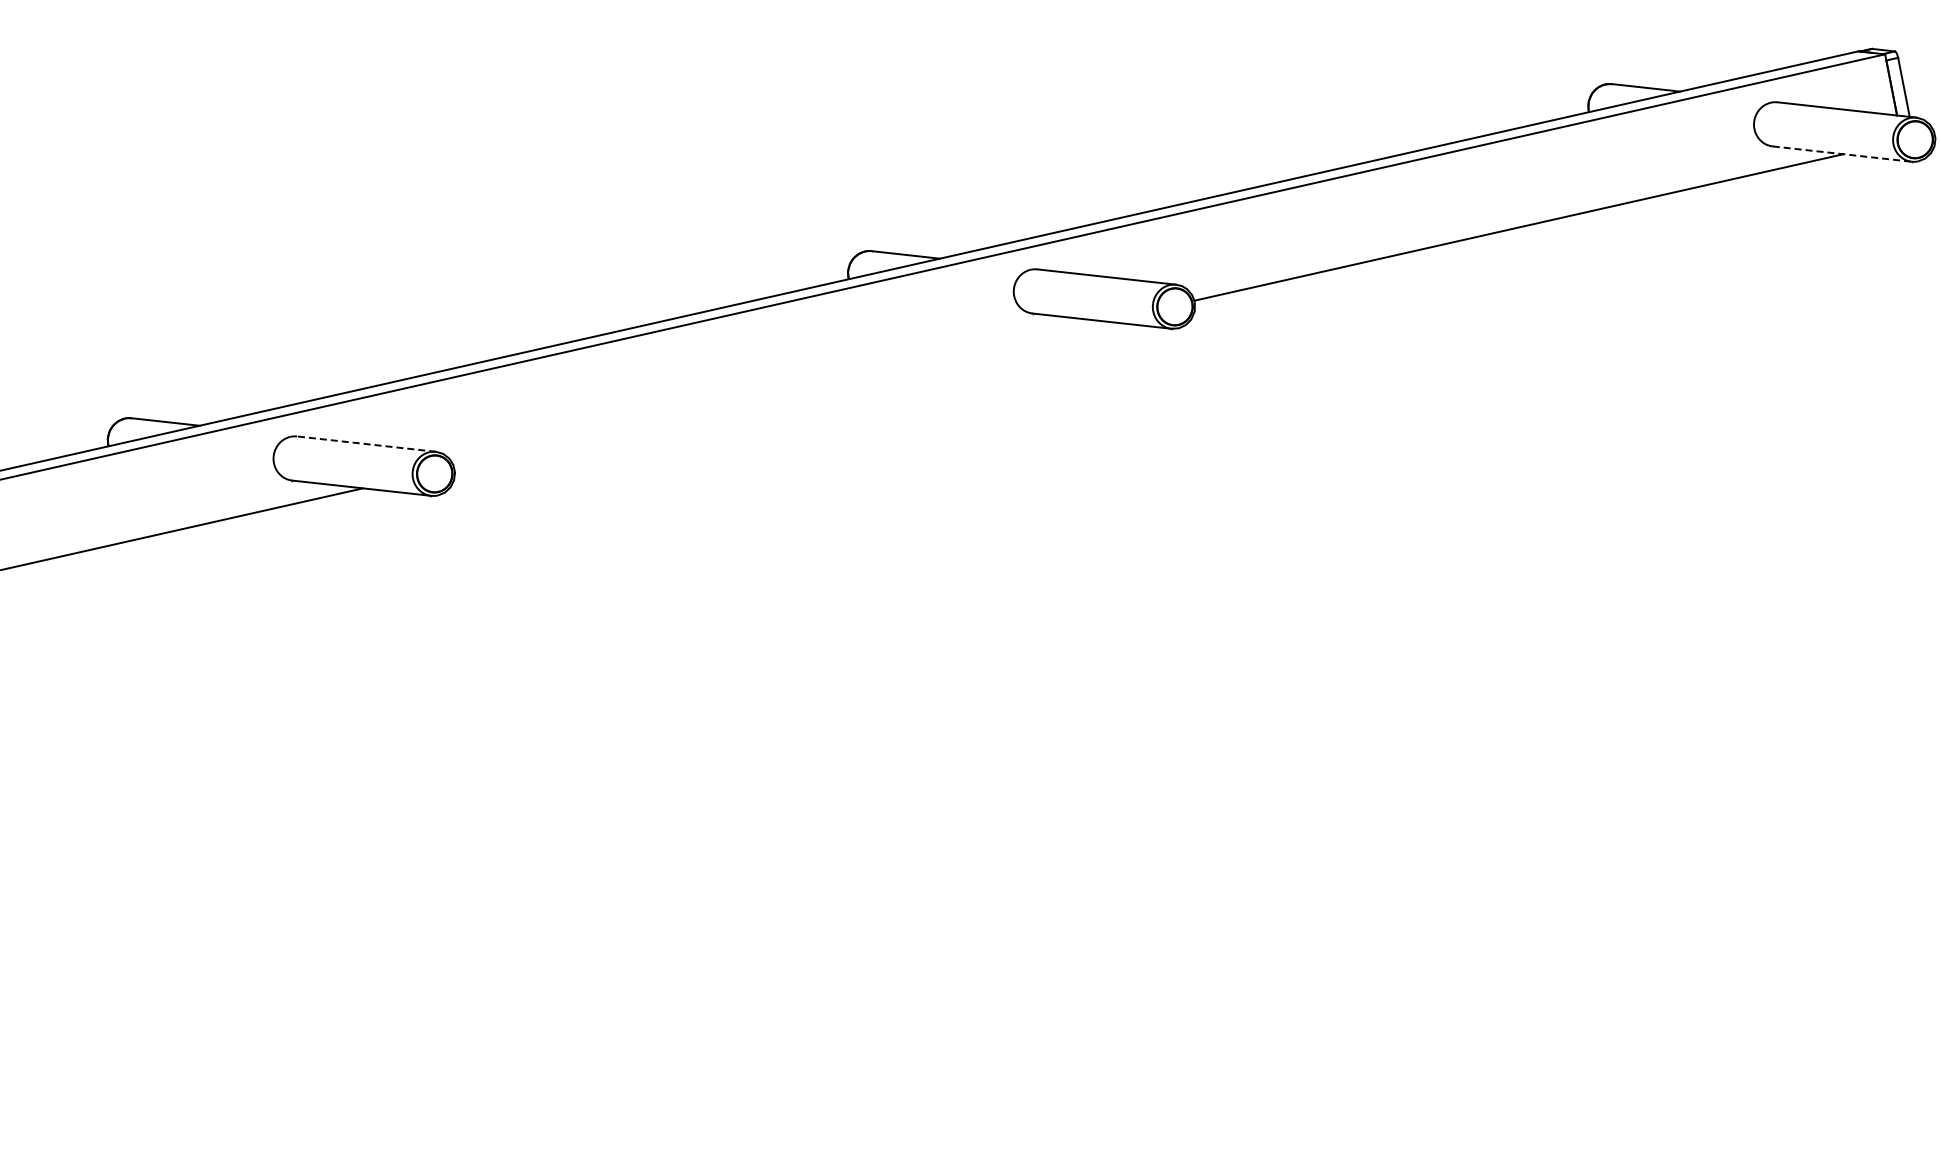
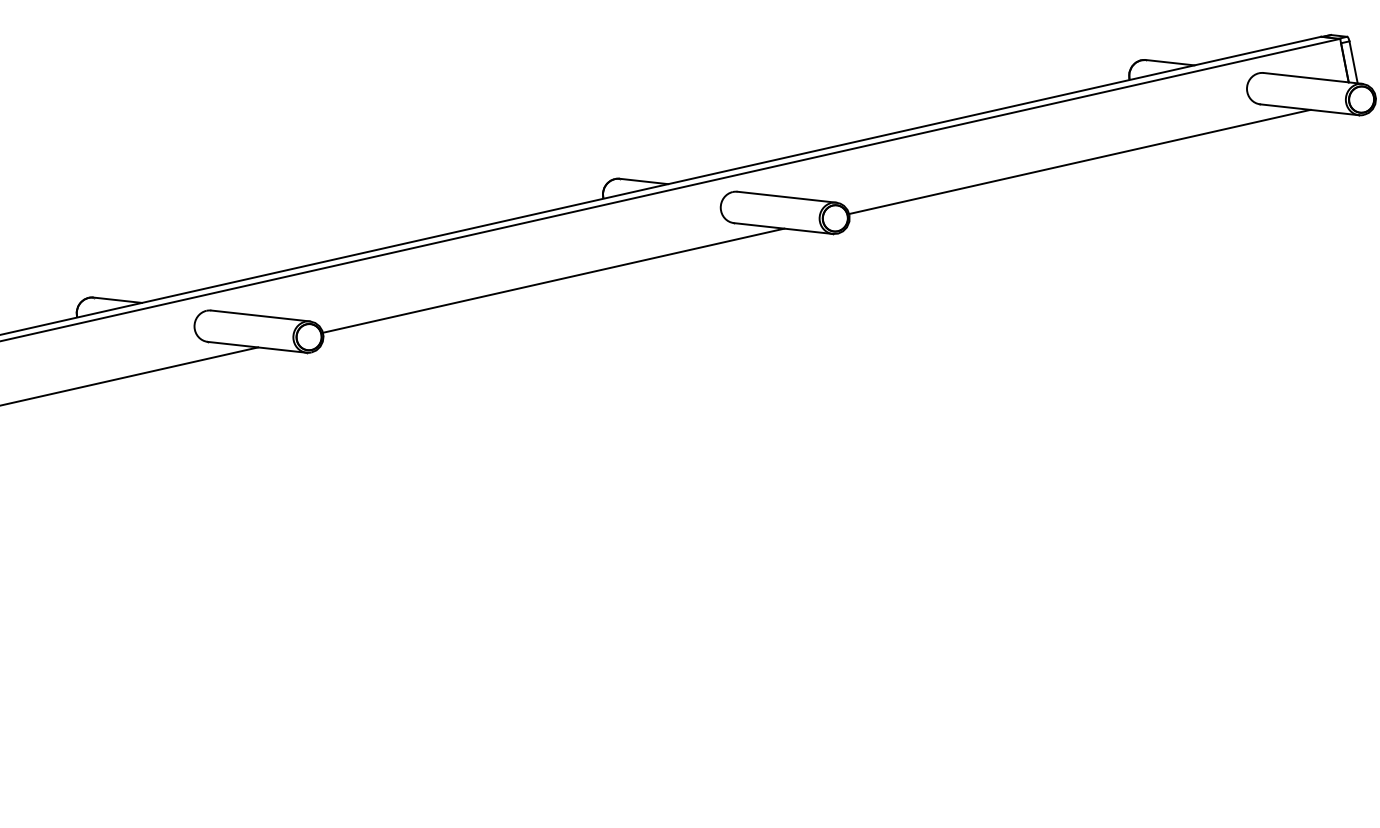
line: (1842, 154) -> (1309, 110), dashed -> solid
line: (778, 394) -> (553, 280), added
line: (366, 444) -> (260, 316), dashed -> solid

